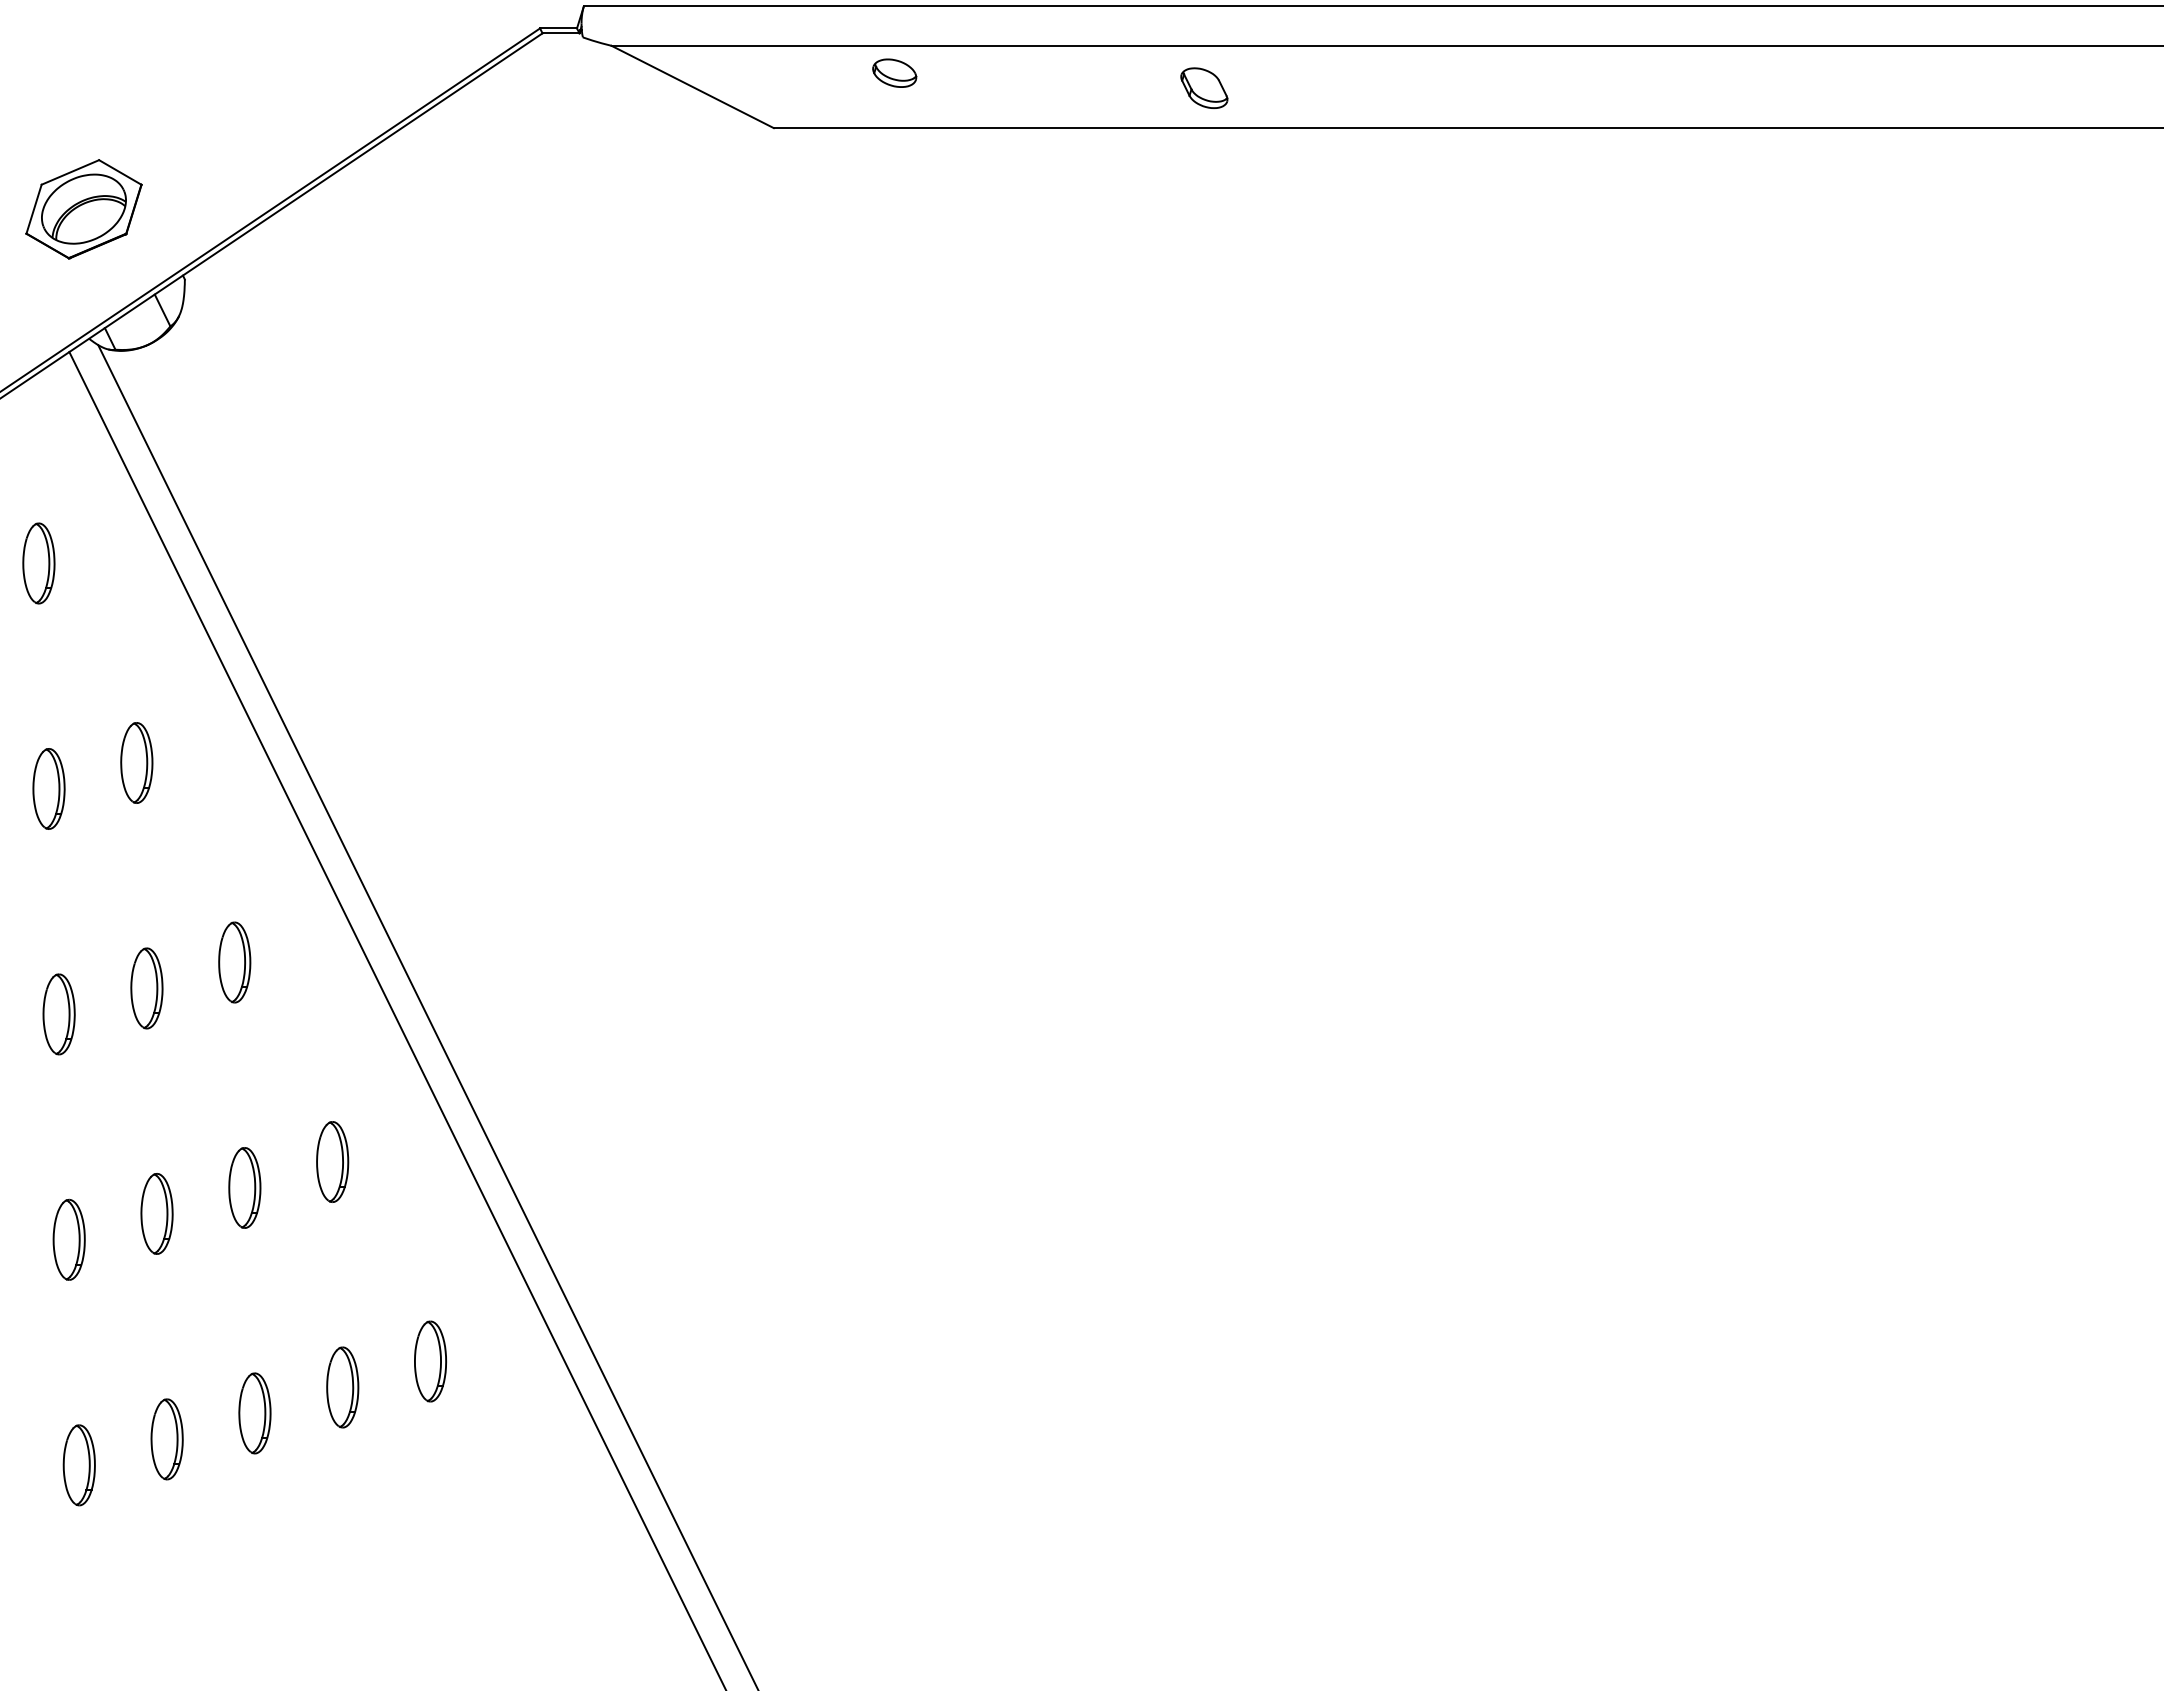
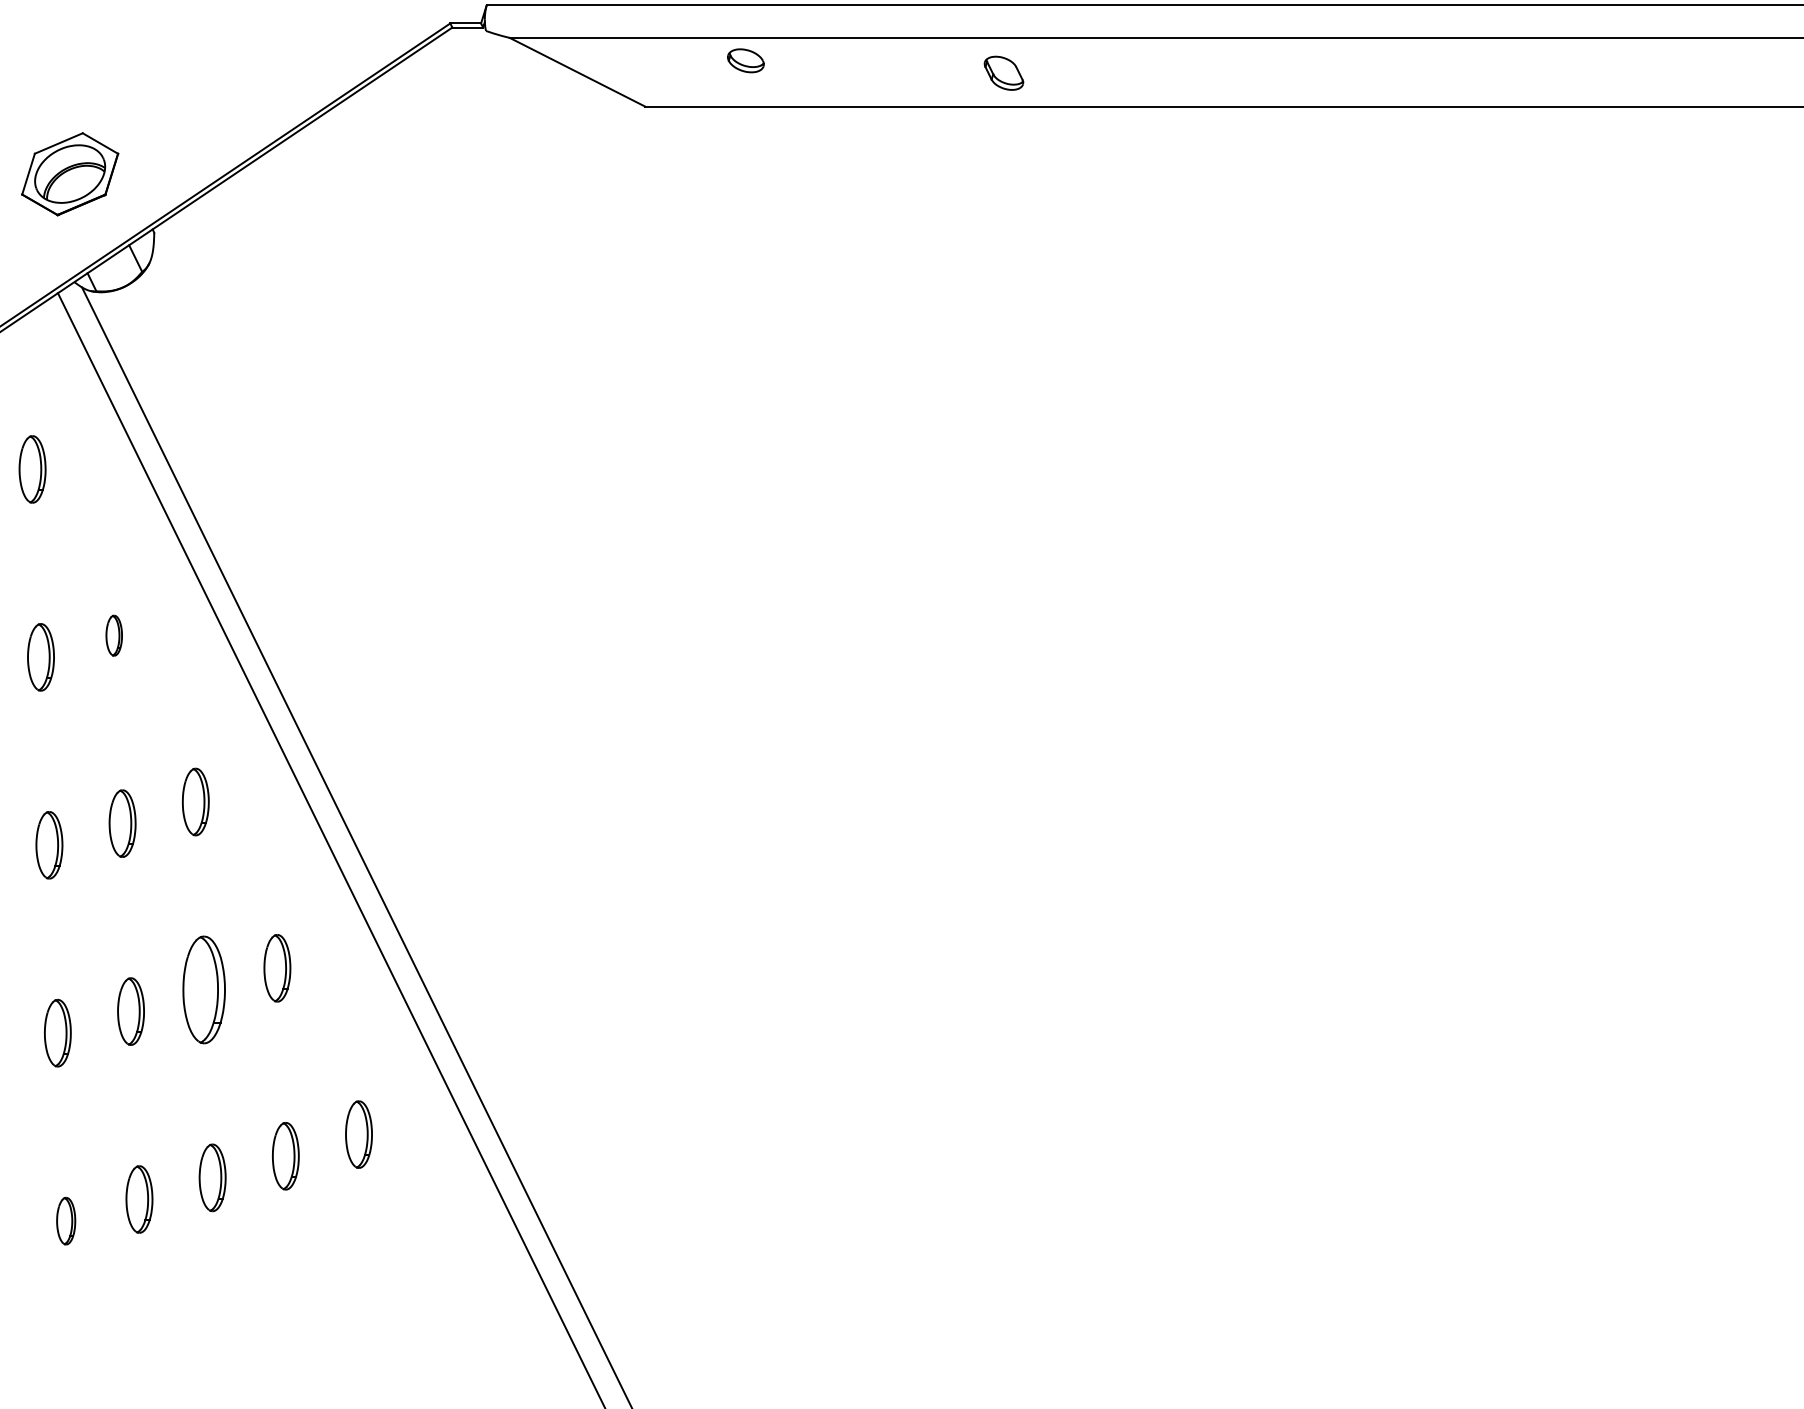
part: (136, 762) -> (113, 635), size x0.6
part: (244, 1187) -> (203, 989), size x1.6
part: (78, 1465) -> (65, 1221), size x0.7

